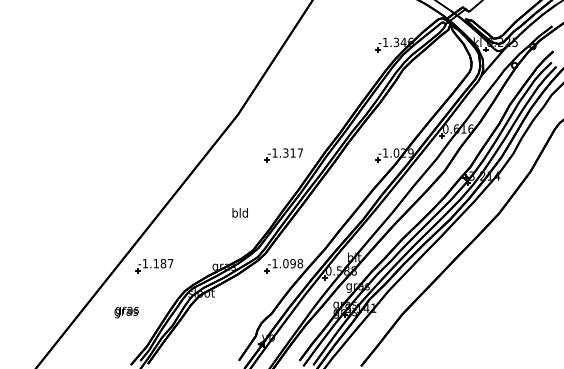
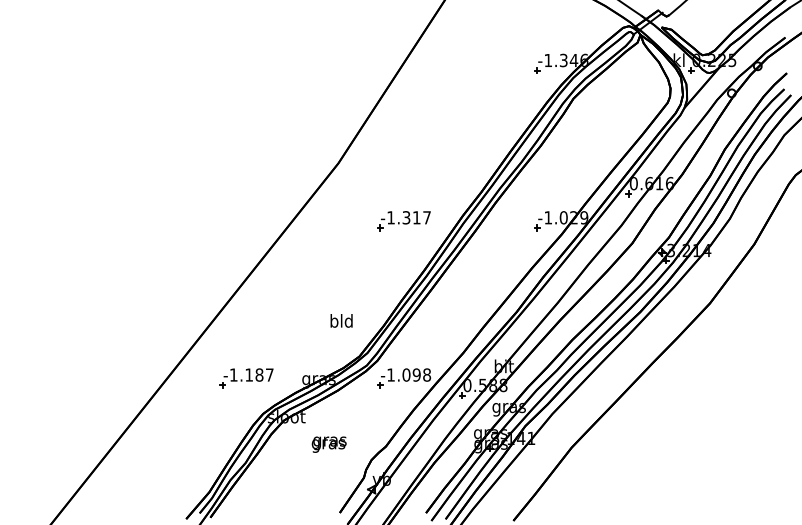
text: (240, 212) -> (341, 320), moved
part: (154, 266) -> (246, 378), moved
text: (126, 312) -> (328, 444), moved

